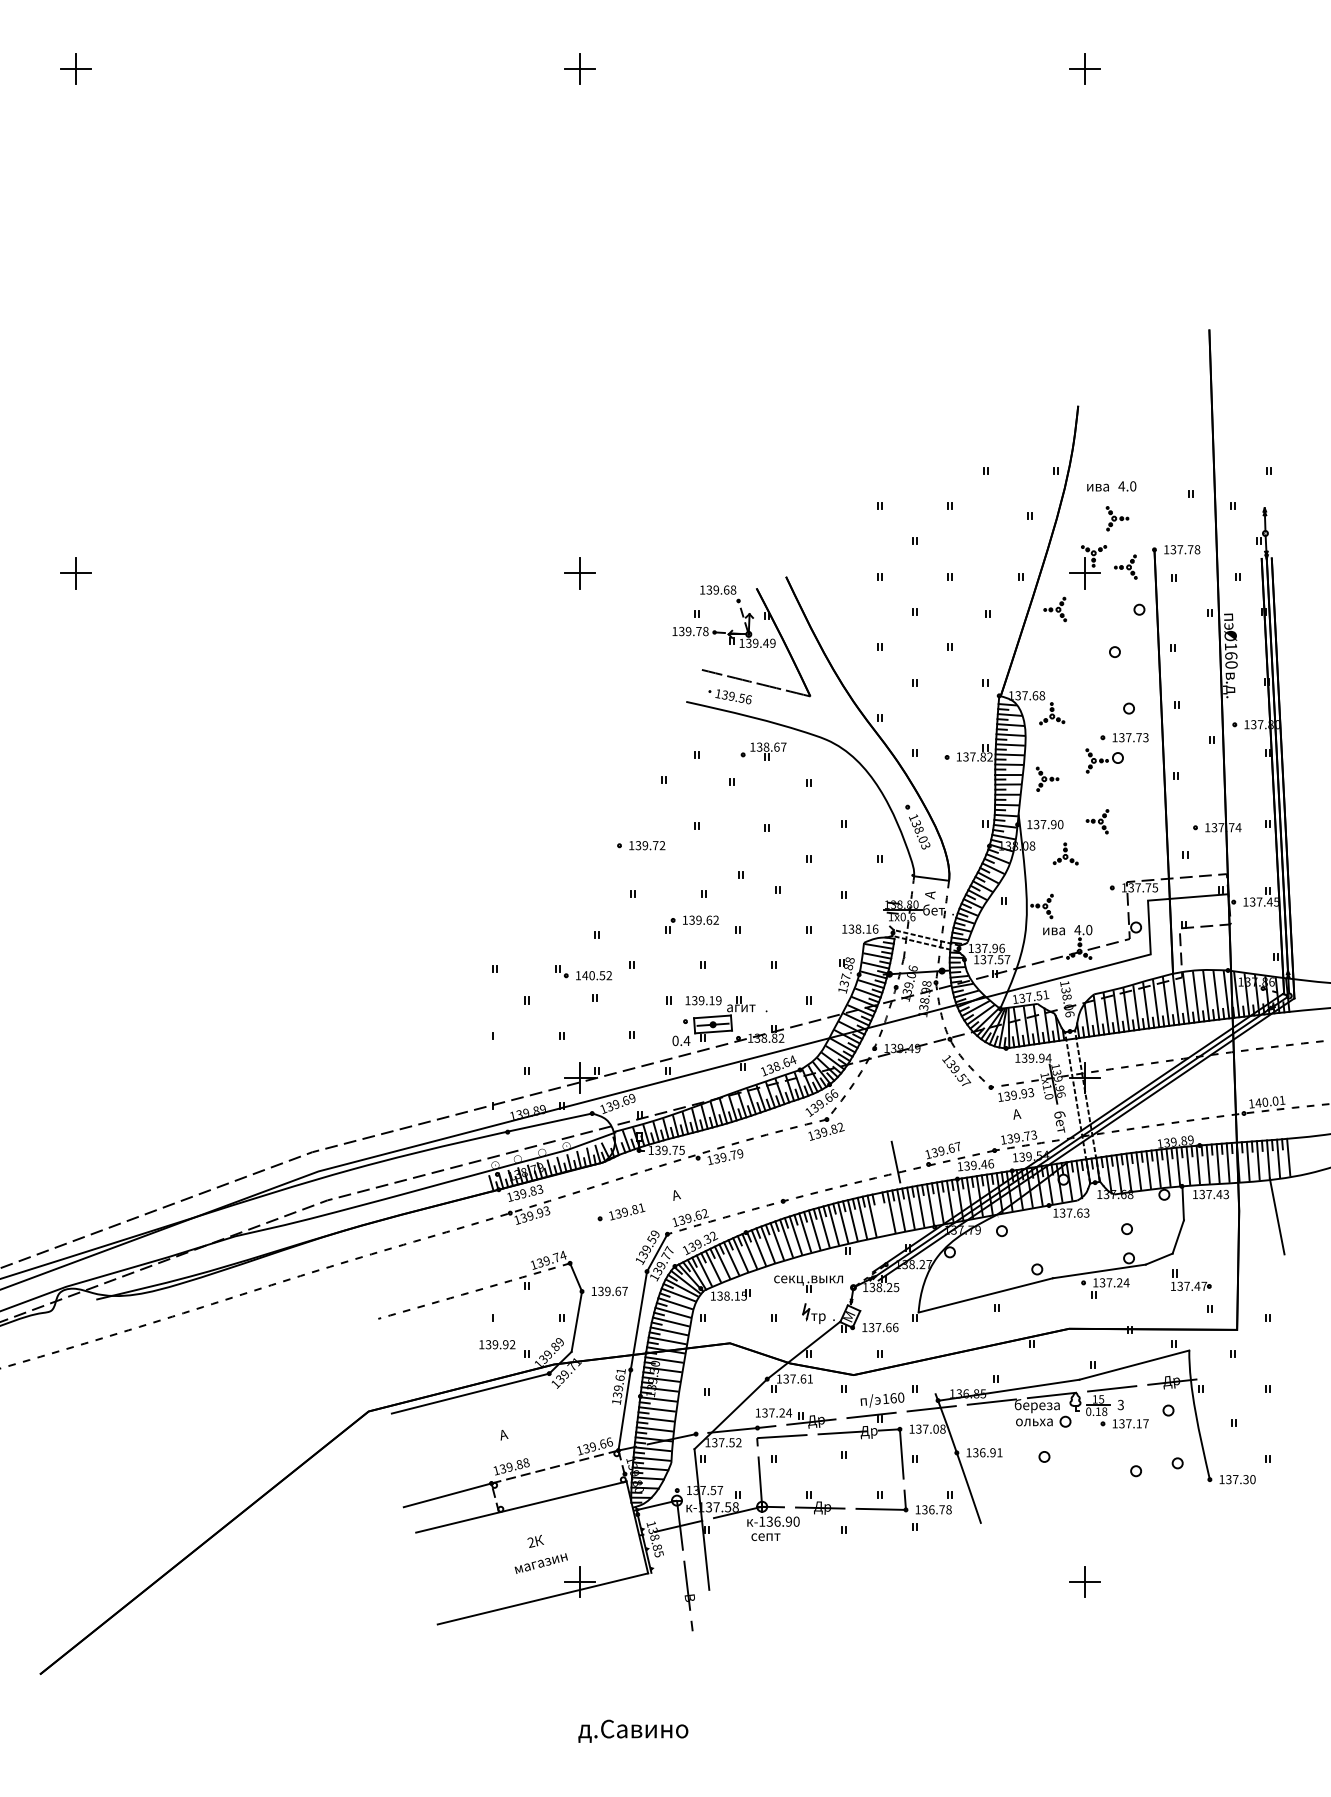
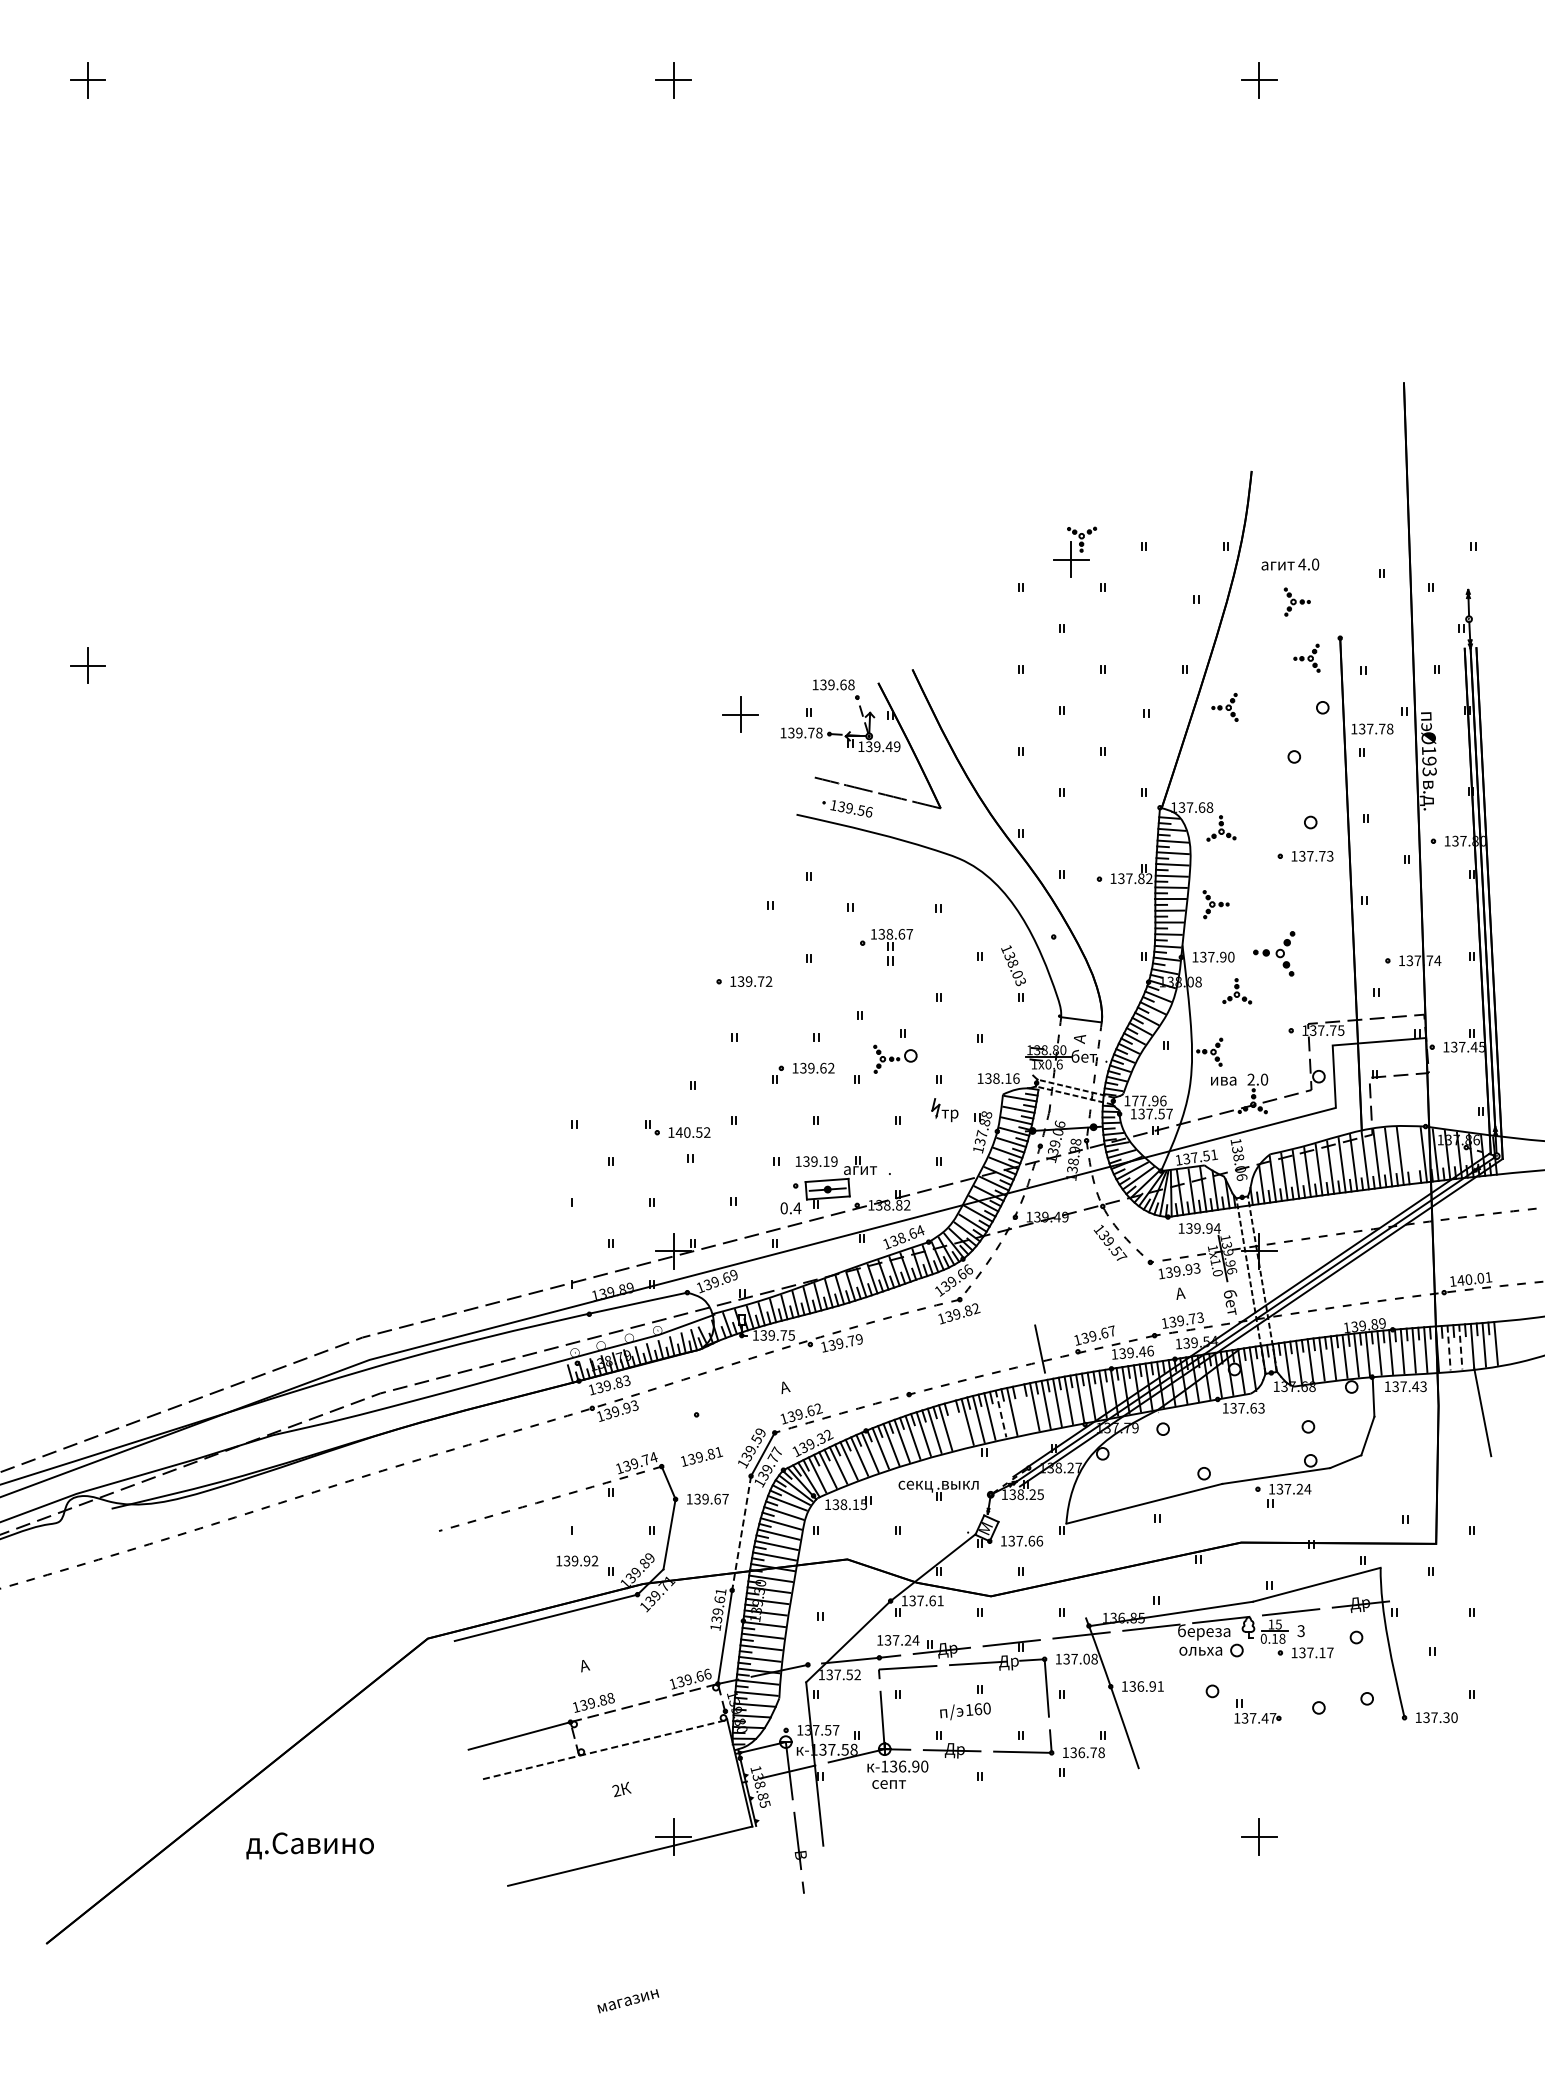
text: (1100, 487) -> (1277, 565), ива -> агит
text: (1182, 549) -> (1372, 728), moved
part: (1088, 566) -> (1075, 551), moved
part: (580, 573) -> (740, 714), moved
text: (1231, 660) -> (1429, 766), Ø160 -> Ø193
part: (763, 751) -> (886, 939), moved
part: (1104, 760) -> (895, 1058), moved
part: (1097, 821) -> (1273, 953), size x1.6
text: (919, 831) -> (1013, 965), moved
text: (1078, 929) -> (1251, 1079), 4.0 -> 2.0
text: (978, 948) -> (1135, 1100), 137.96 -> 177.96
line: (1215, 995) -> (1411, 1155), removed
line: (1258, 1160) -> (1460, 1347), solid -> dashed
line: (1248, 1161) -> (1449, 1348), solid -> dashed
text: (627, 1211) -> (702, 1456), moved
line: (862, 1217) -> (1001, 1413), solid -> dashed
line: (823, 1227) -> (956, 1424), removed
part: (1190, 1280) -> (1257, 1711), moved
part: (813, 1314) -> (944, 1110), moved
line: (638, 1320) -> (741, 1533), solid -> dashed
text: (882, 1400) -> (965, 1711), moved
line: (521, 1507) -> (605, 1749), solid -> dashed
text: (541, 1563) -> (628, 2001), moved
text: (632, 1730) -> (309, 1845), moved

